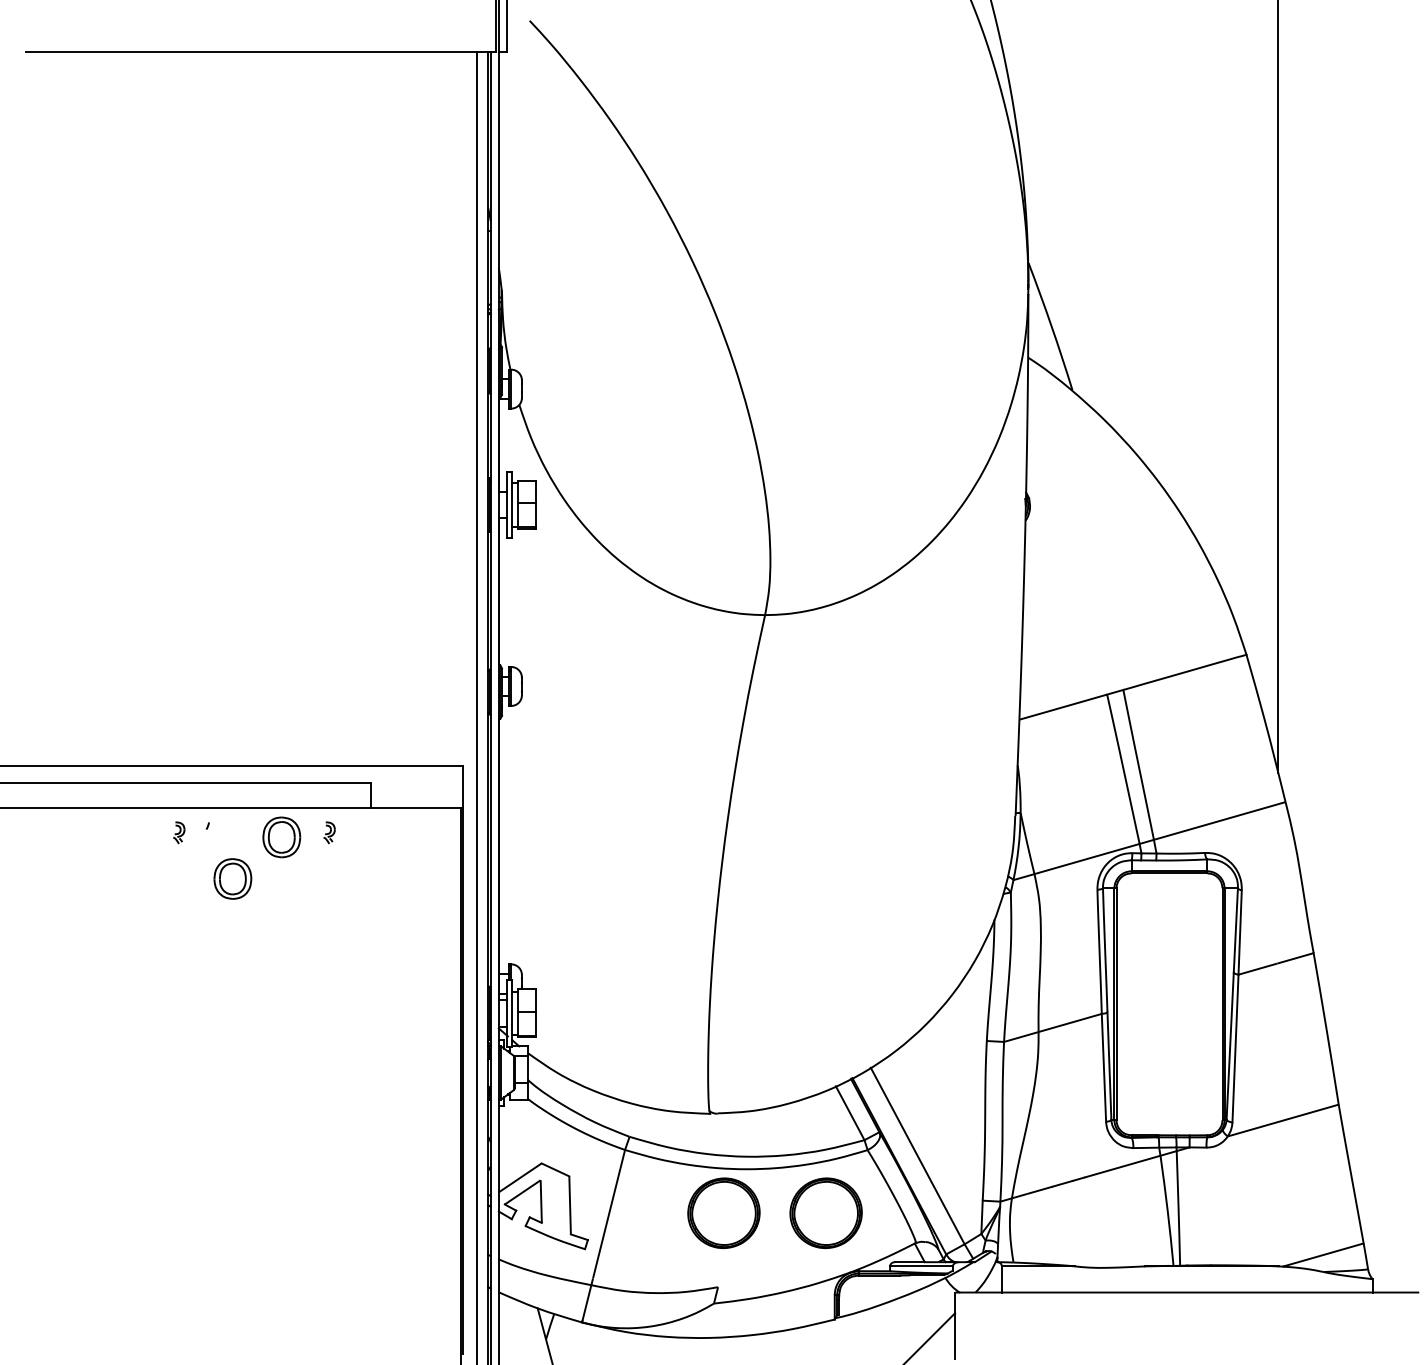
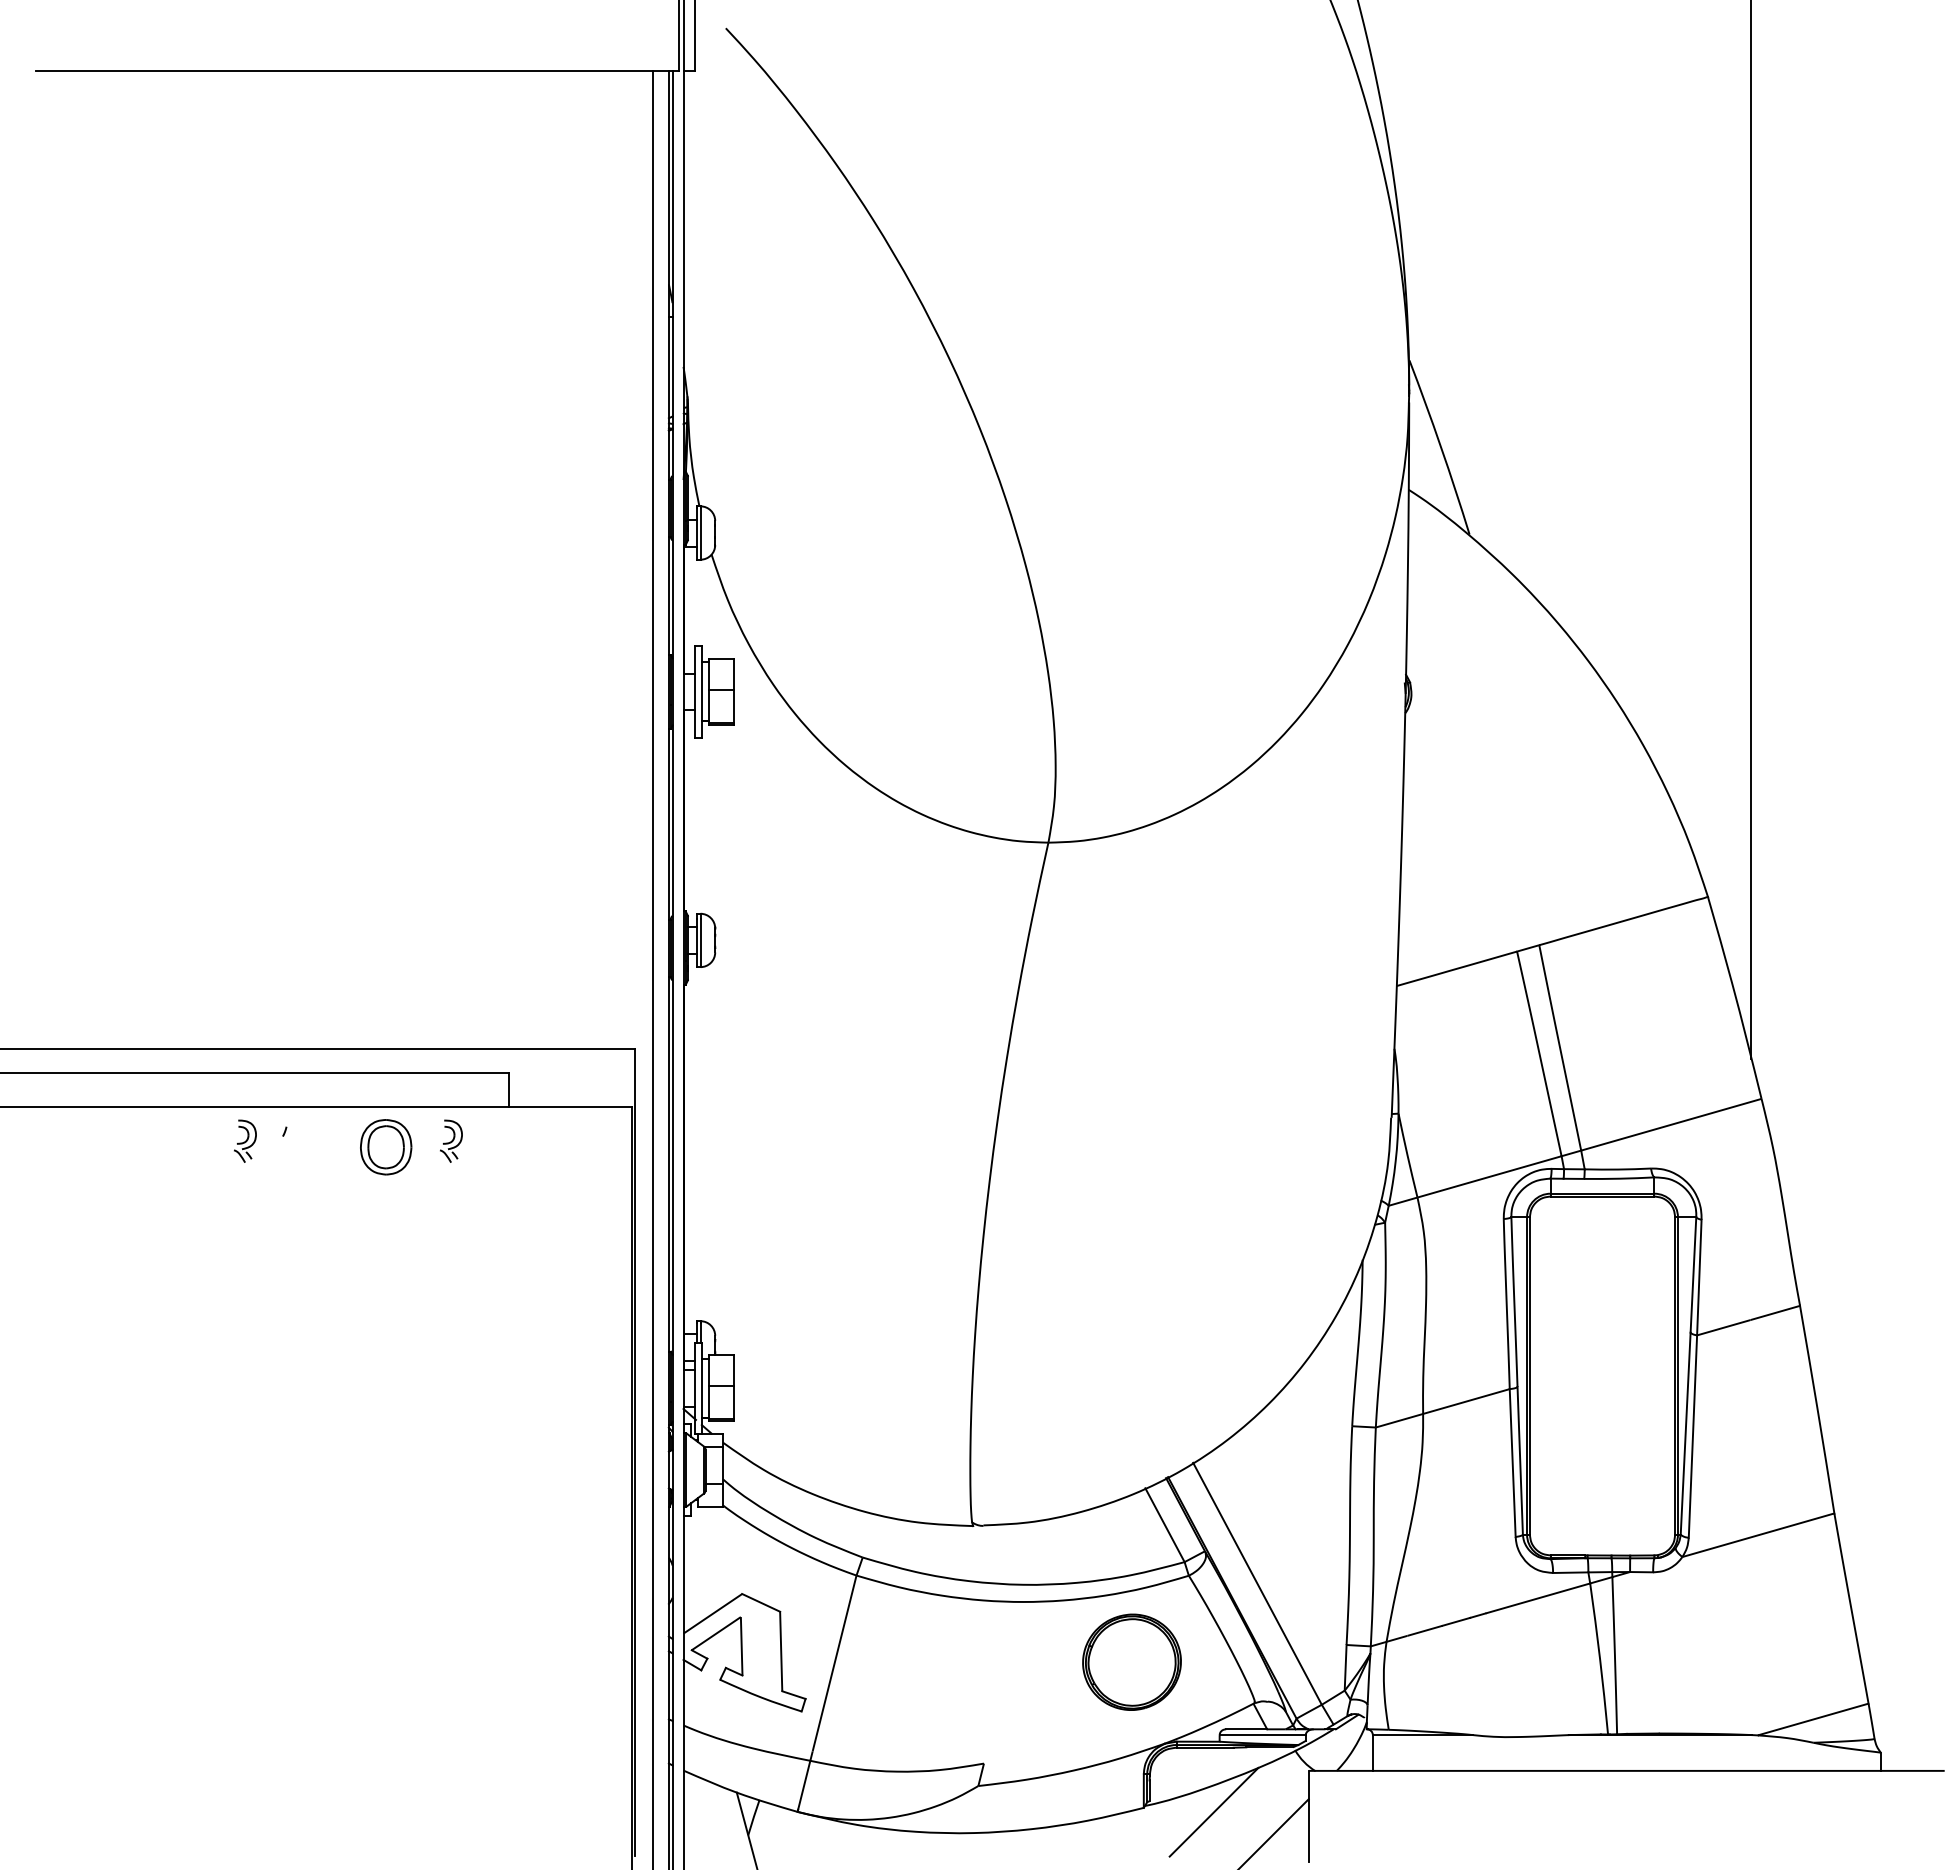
part: (179, 832) -> (245, 1140), size x1.43
part: (329, 832) -> (451, 1140), size x1.43
part: (233, 879) -> (319, 1204), removed
part: (723, 1212) -> (991, 1661), removed
line: (885, 1322) -> (1213, 1811), added

